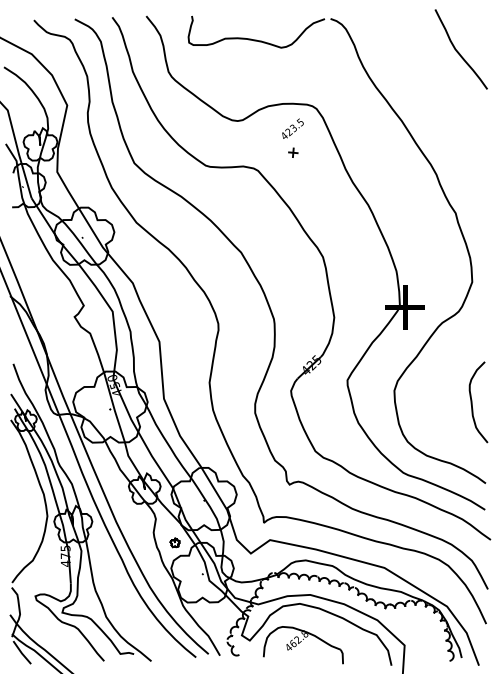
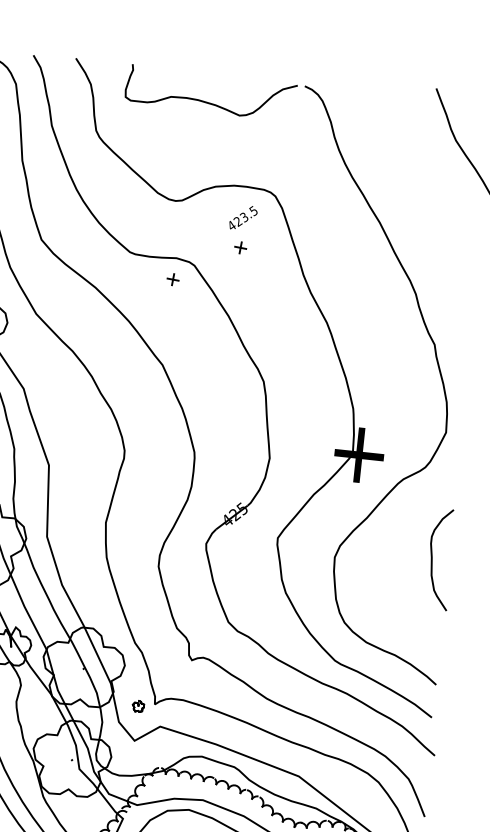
part: (242, 183) -> (173, 279), added
curve: (472, 402) -> (432, 558), moved
part: (174, 542) -> (137, 705), moved

